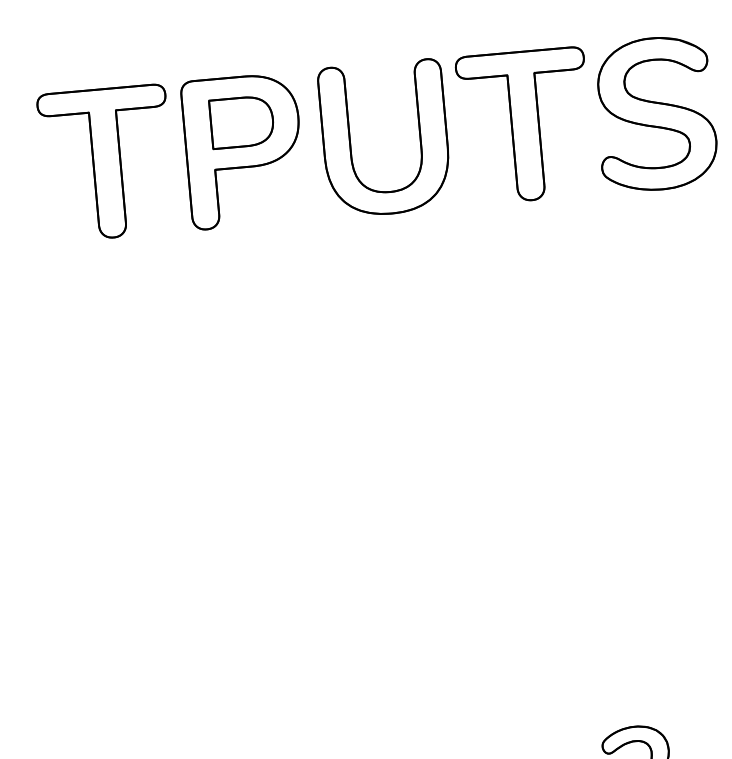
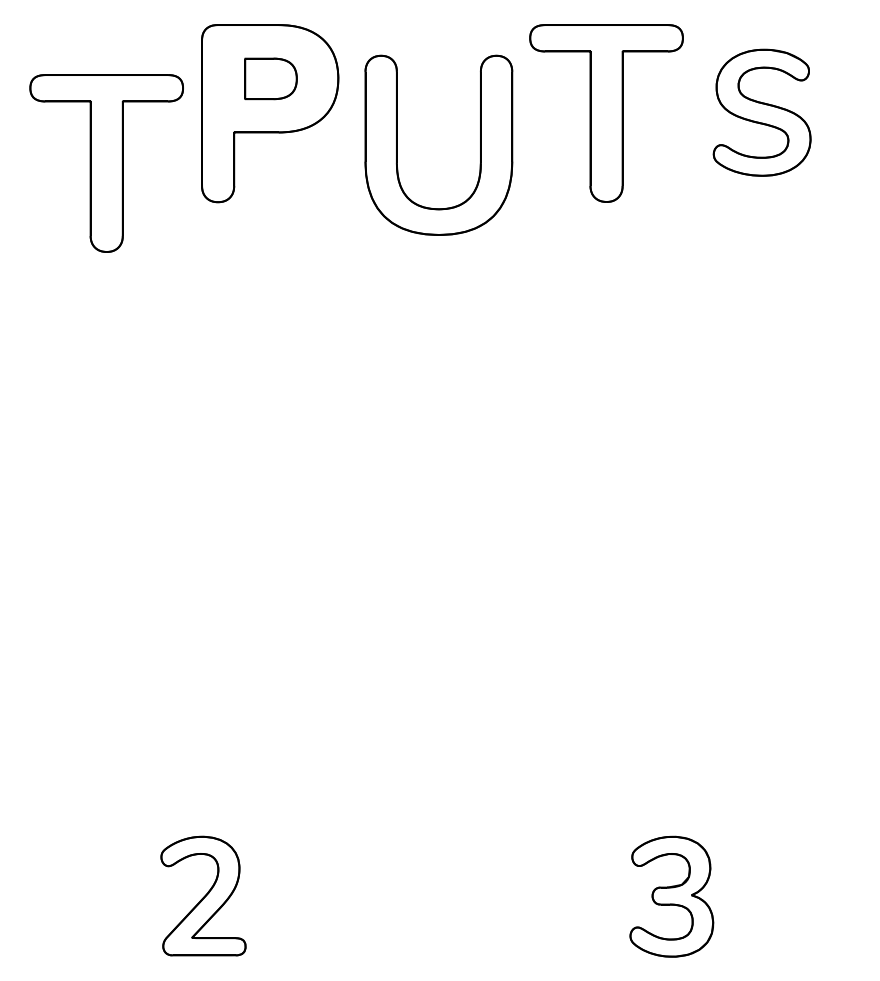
part: (655, 113) -> (762, 112), size x0.7
part: (241, 121) -> (270, 78), size x0.7
part: (350, 140) -> (397, 144), moved
part: (106, 163) -> (106, 163), moved

